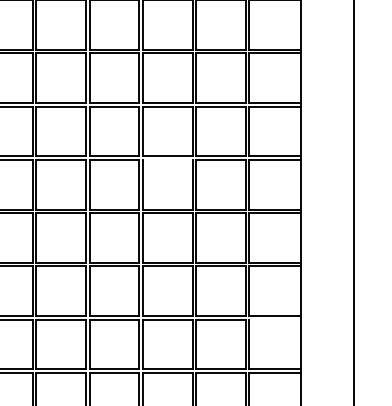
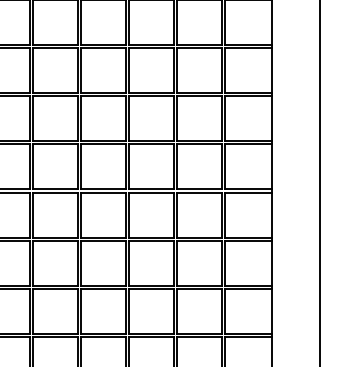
line: (167, 159) -> (151, 144), added
line: (274, 319) -> (247, 288), added

